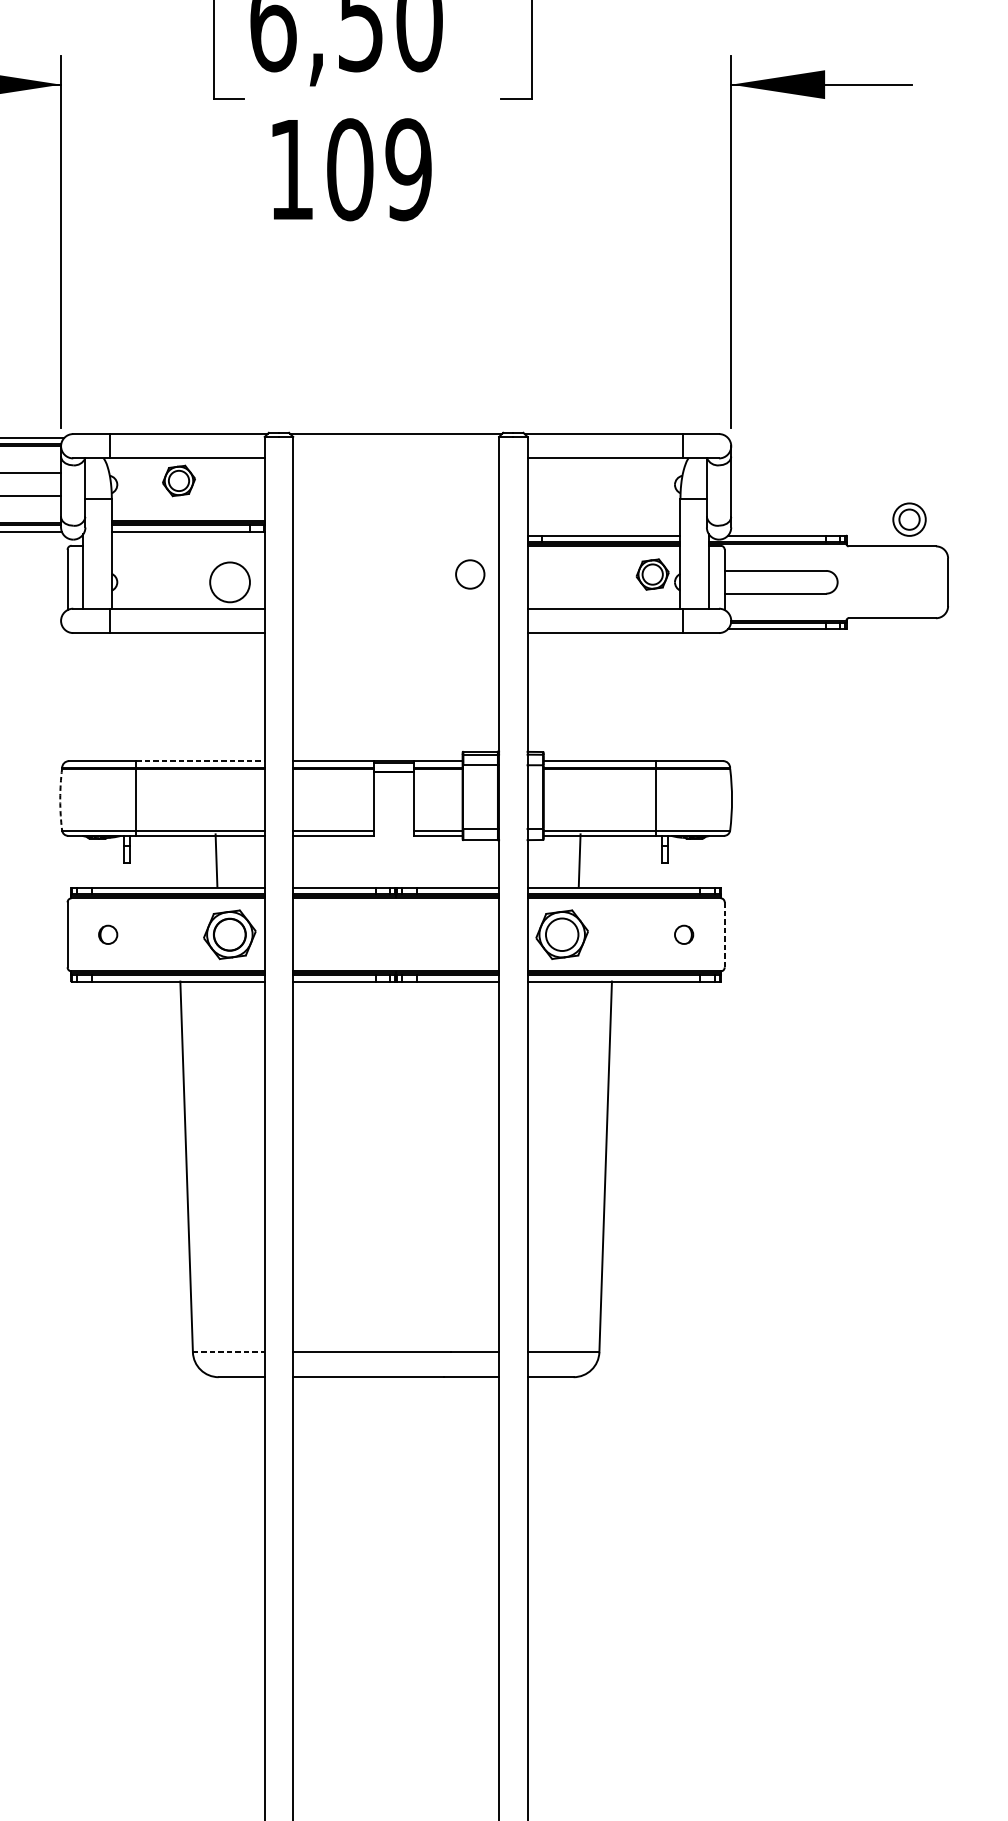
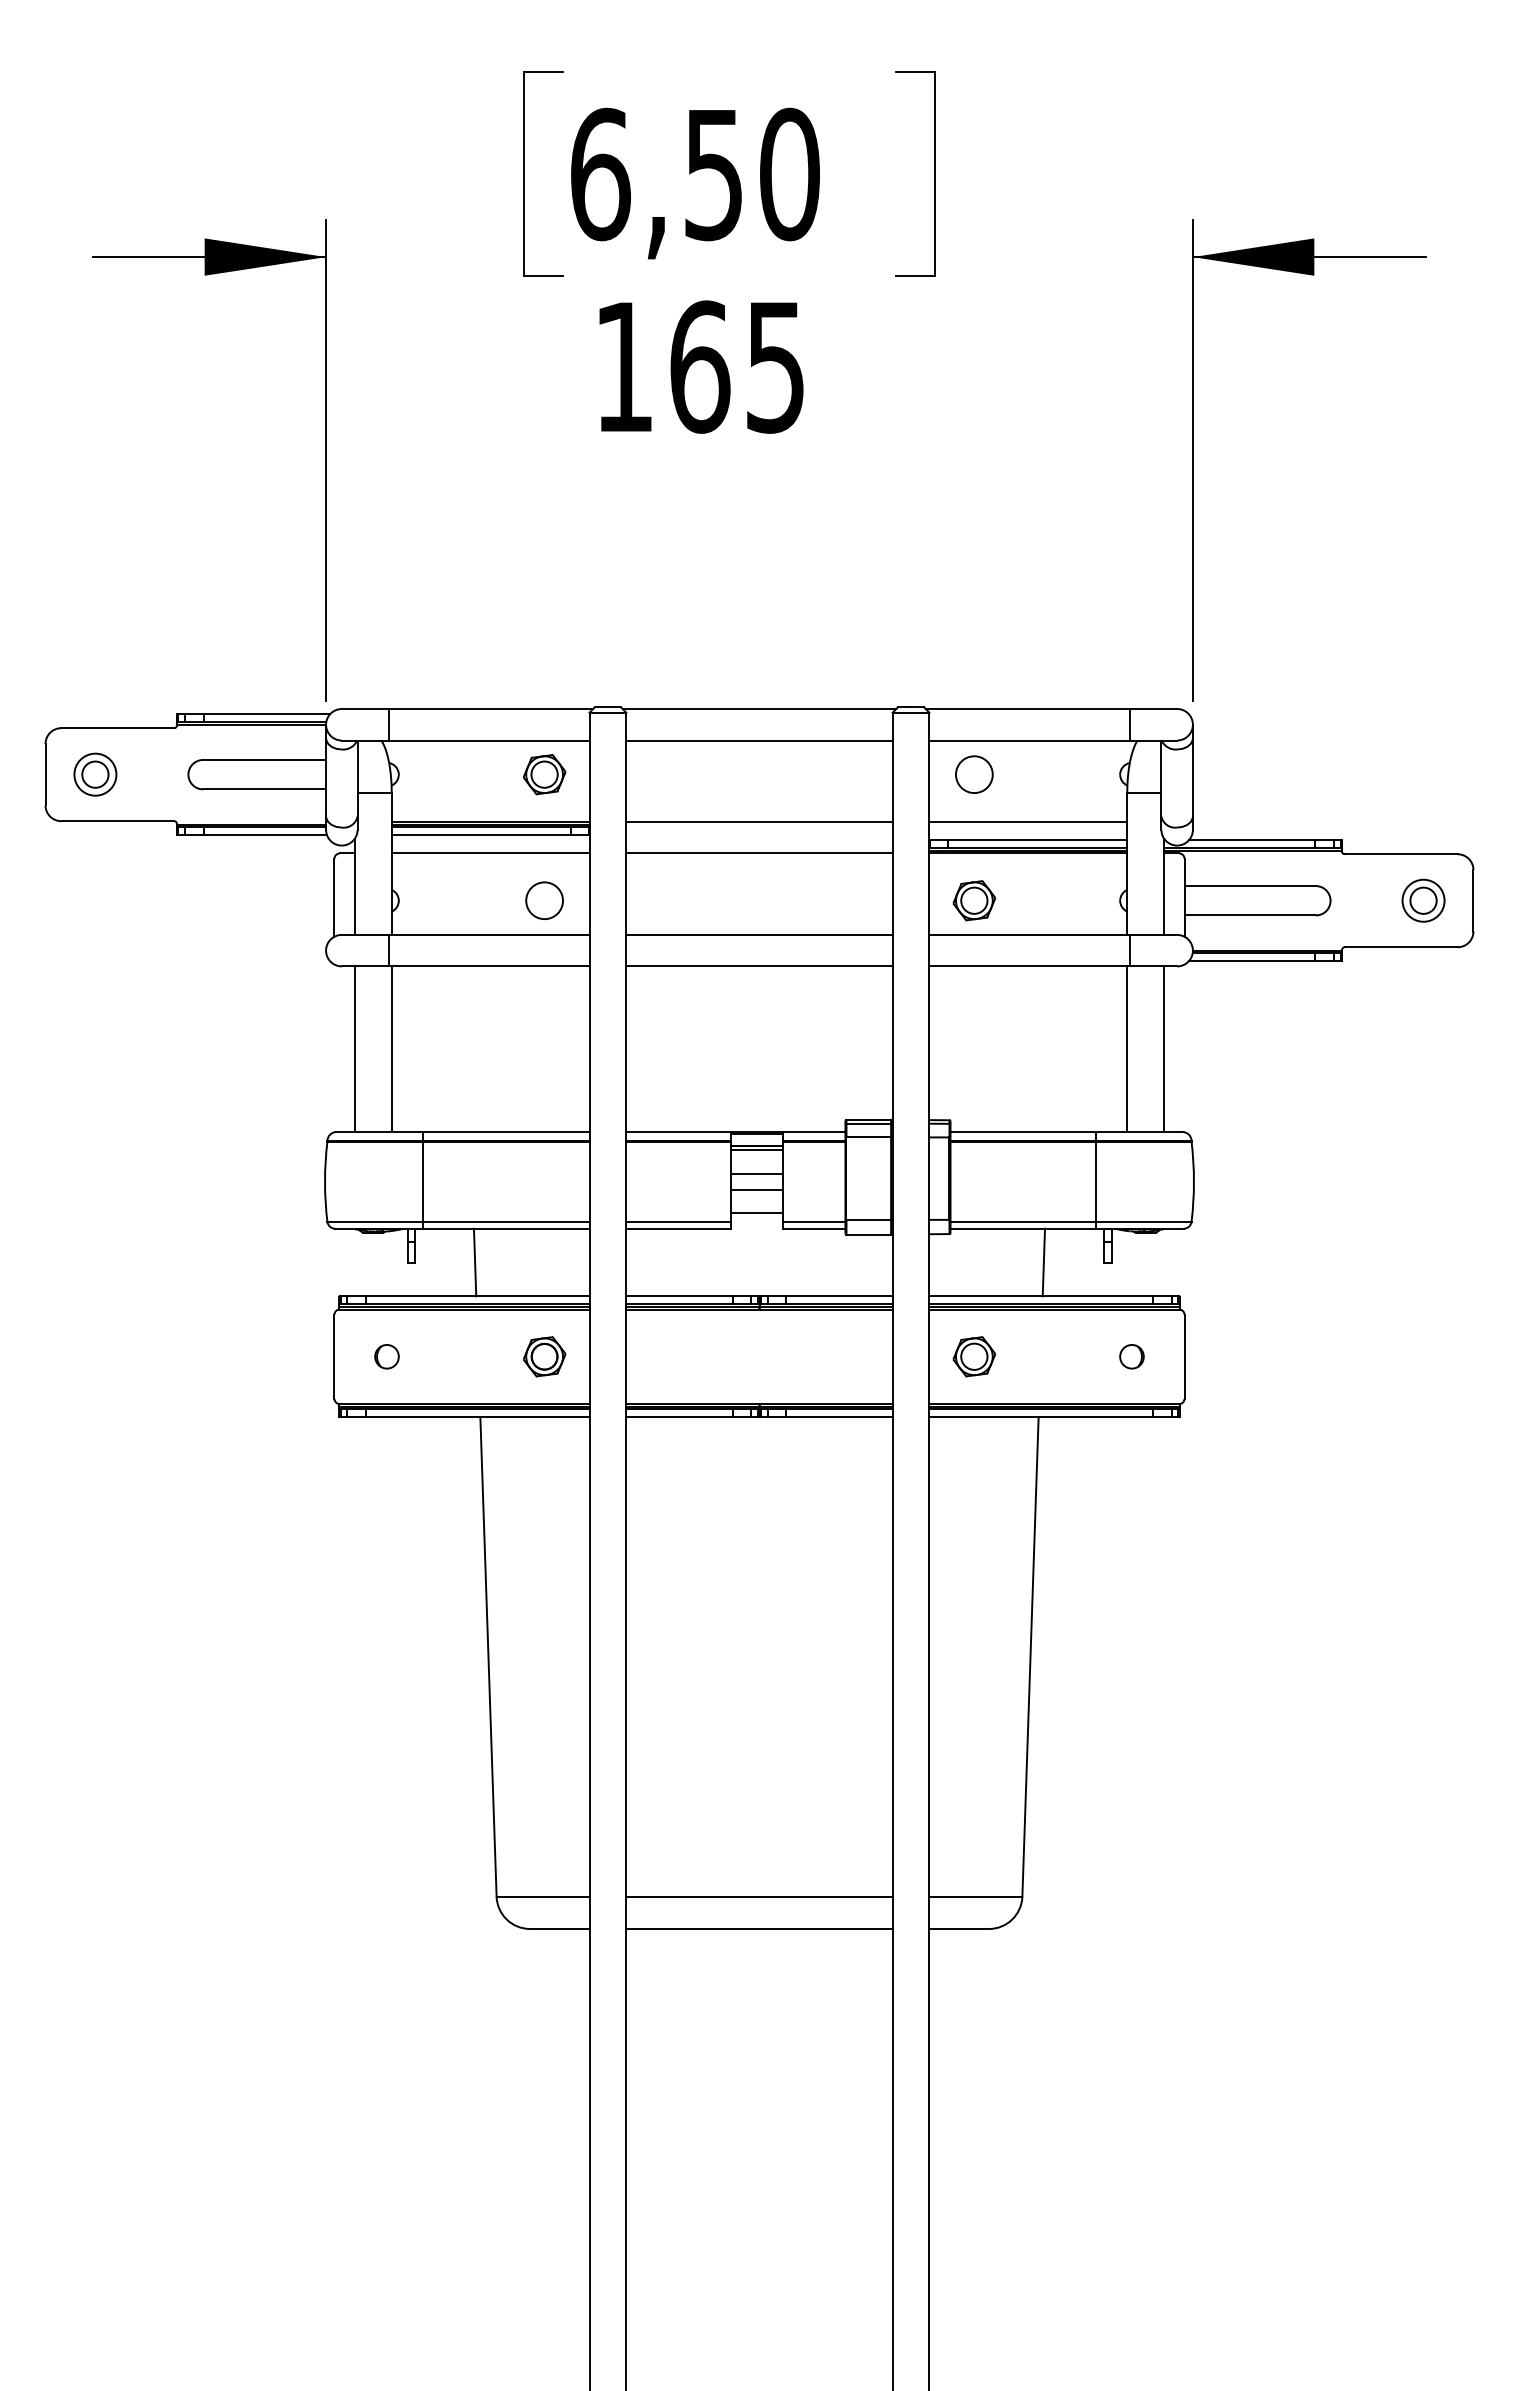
text: (379, 169) -> (737, 366), 109 -> 165
line: (396, 458) -> (759, 740), added
part: (178, 480) -> (544, 774), moved
part: (909, 519) -> (1423, 900), moved
line: (396, 521) -> (759, 821), added
line: (604, 521) -> (1028, 821), added
line: (188, 545) -> (490, 853), added
line: (396, 545) -> (759, 853), added
circle: (470, 574) -> (974, 774), moved
part: (652, 574) -> (974, 900), moved
circle: (229, 582) -> (544, 900), size x0.71
line: (396, 608) -> (759, 934), added
line: (396, 633) -> (759, 966), added
line: (83, 697) -> (354, 1049), added
line: (111, 697) -> (391, 1049), added
line: (680, 697) -> (1127, 1049), added
line: (709, 697) -> (1164, 1049), added
line: (200, 761) -> (506, 1132), dashed -> solid
line: (393, 775) -> (756, 1150), added
line: (393, 793) -> (756, 1173), added
arc: (60, 799) -> (325, 1181), dashed -> solid
line: (393, 805) -> (756, 1189), added
line: (393, 824) -> (756, 1213), added
line: (216, 860) -> (474, 1262), moved
line: (579, 860) -> (1043, 1262), moved
part: (229, 934) -> (544, 1356), size x0.62
part: (562, 934) -> (974, 1356), size x0.62
line: (724, 935) -> (1184, 1357), dashed -> solid
line: (229, 1352) -> (543, 1896), dashed -> solid

